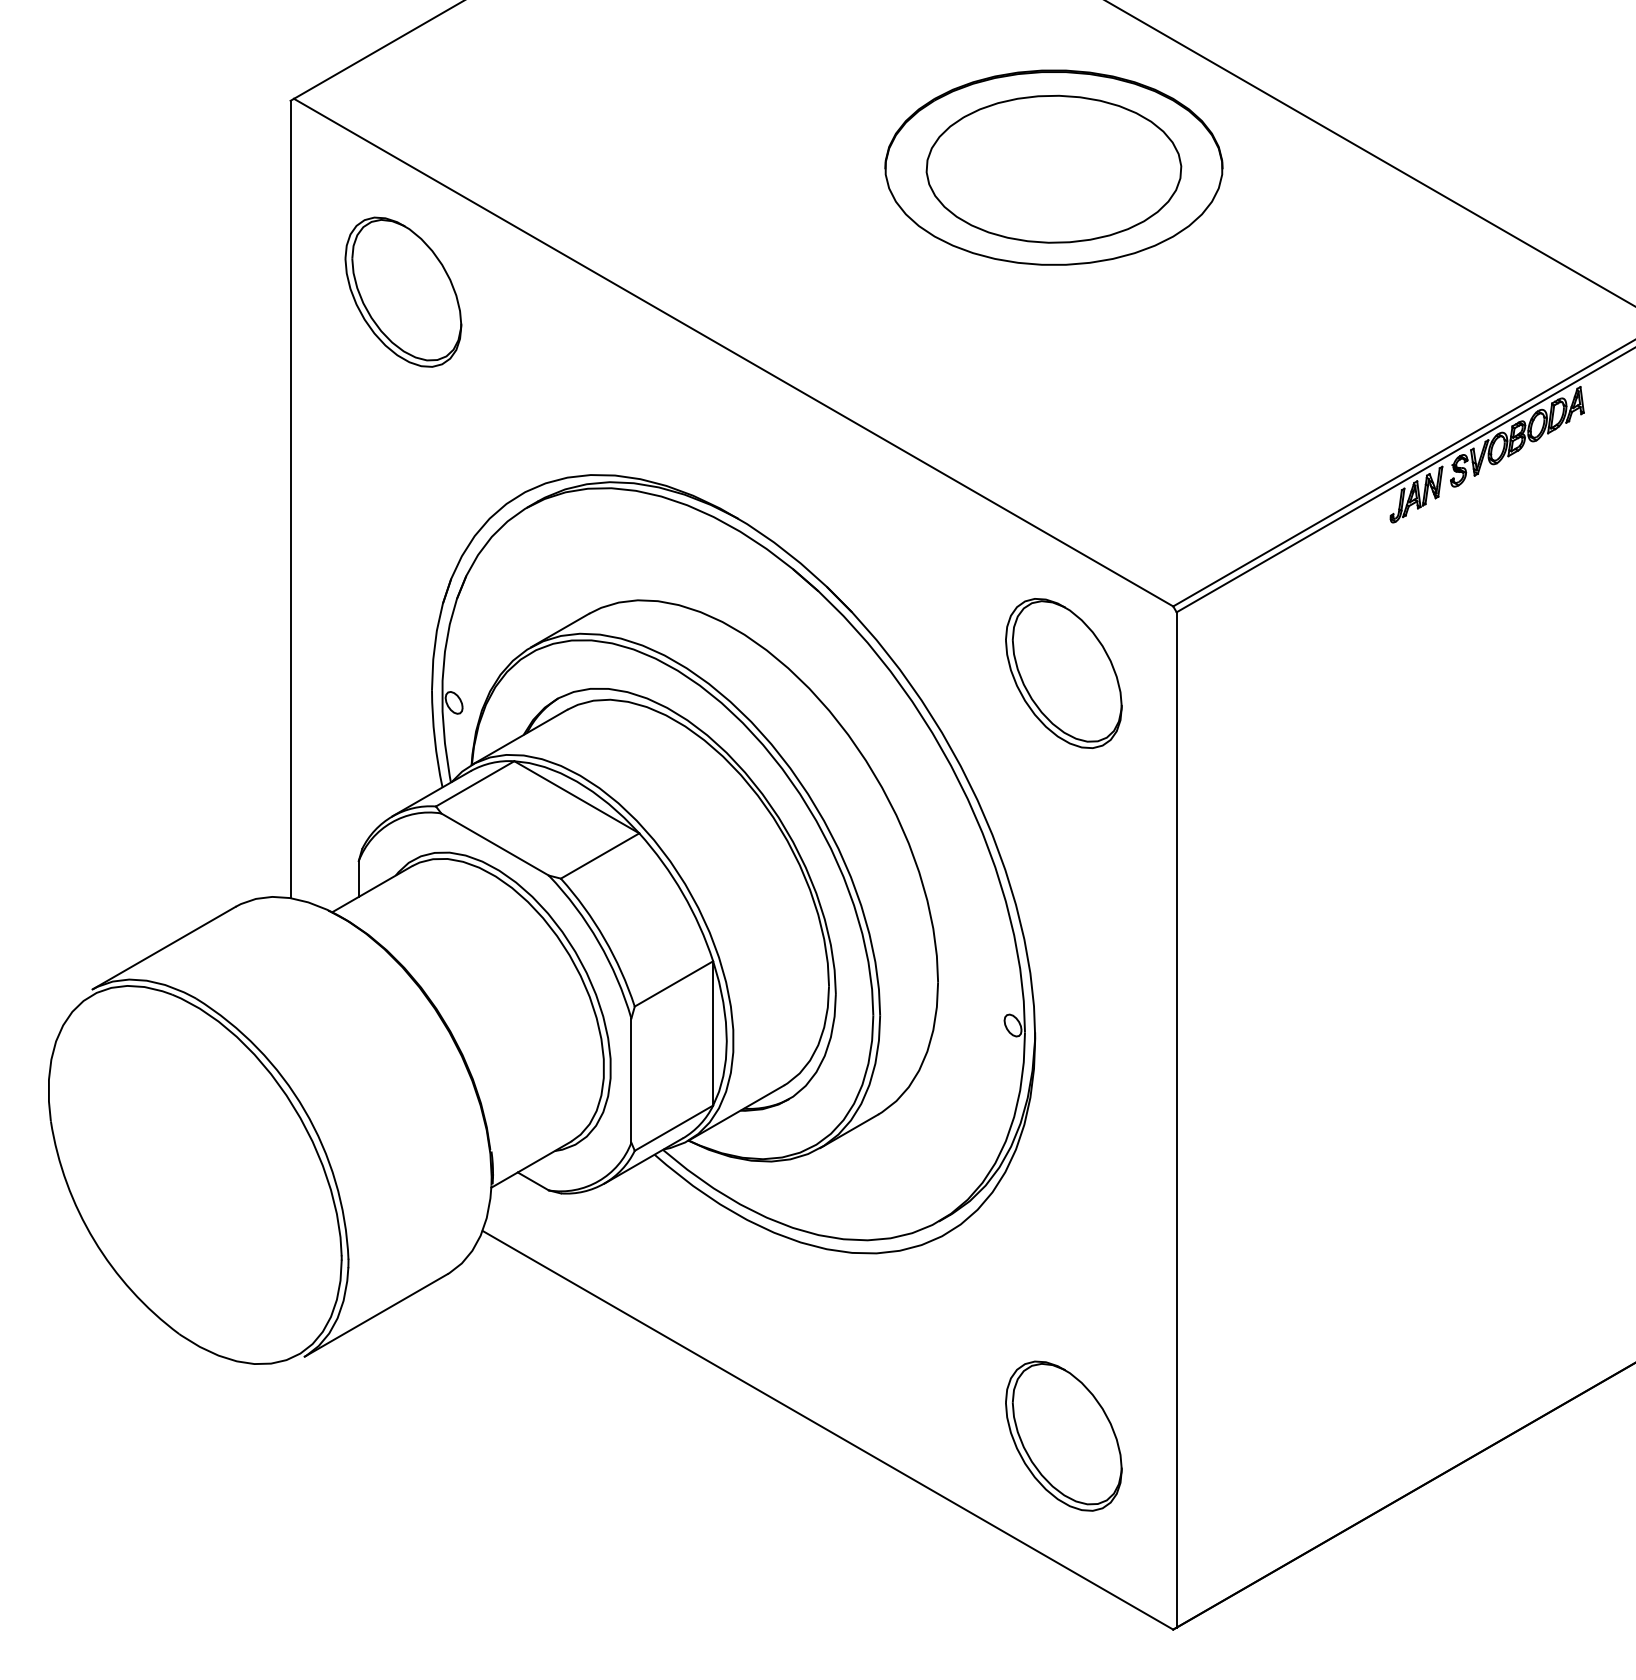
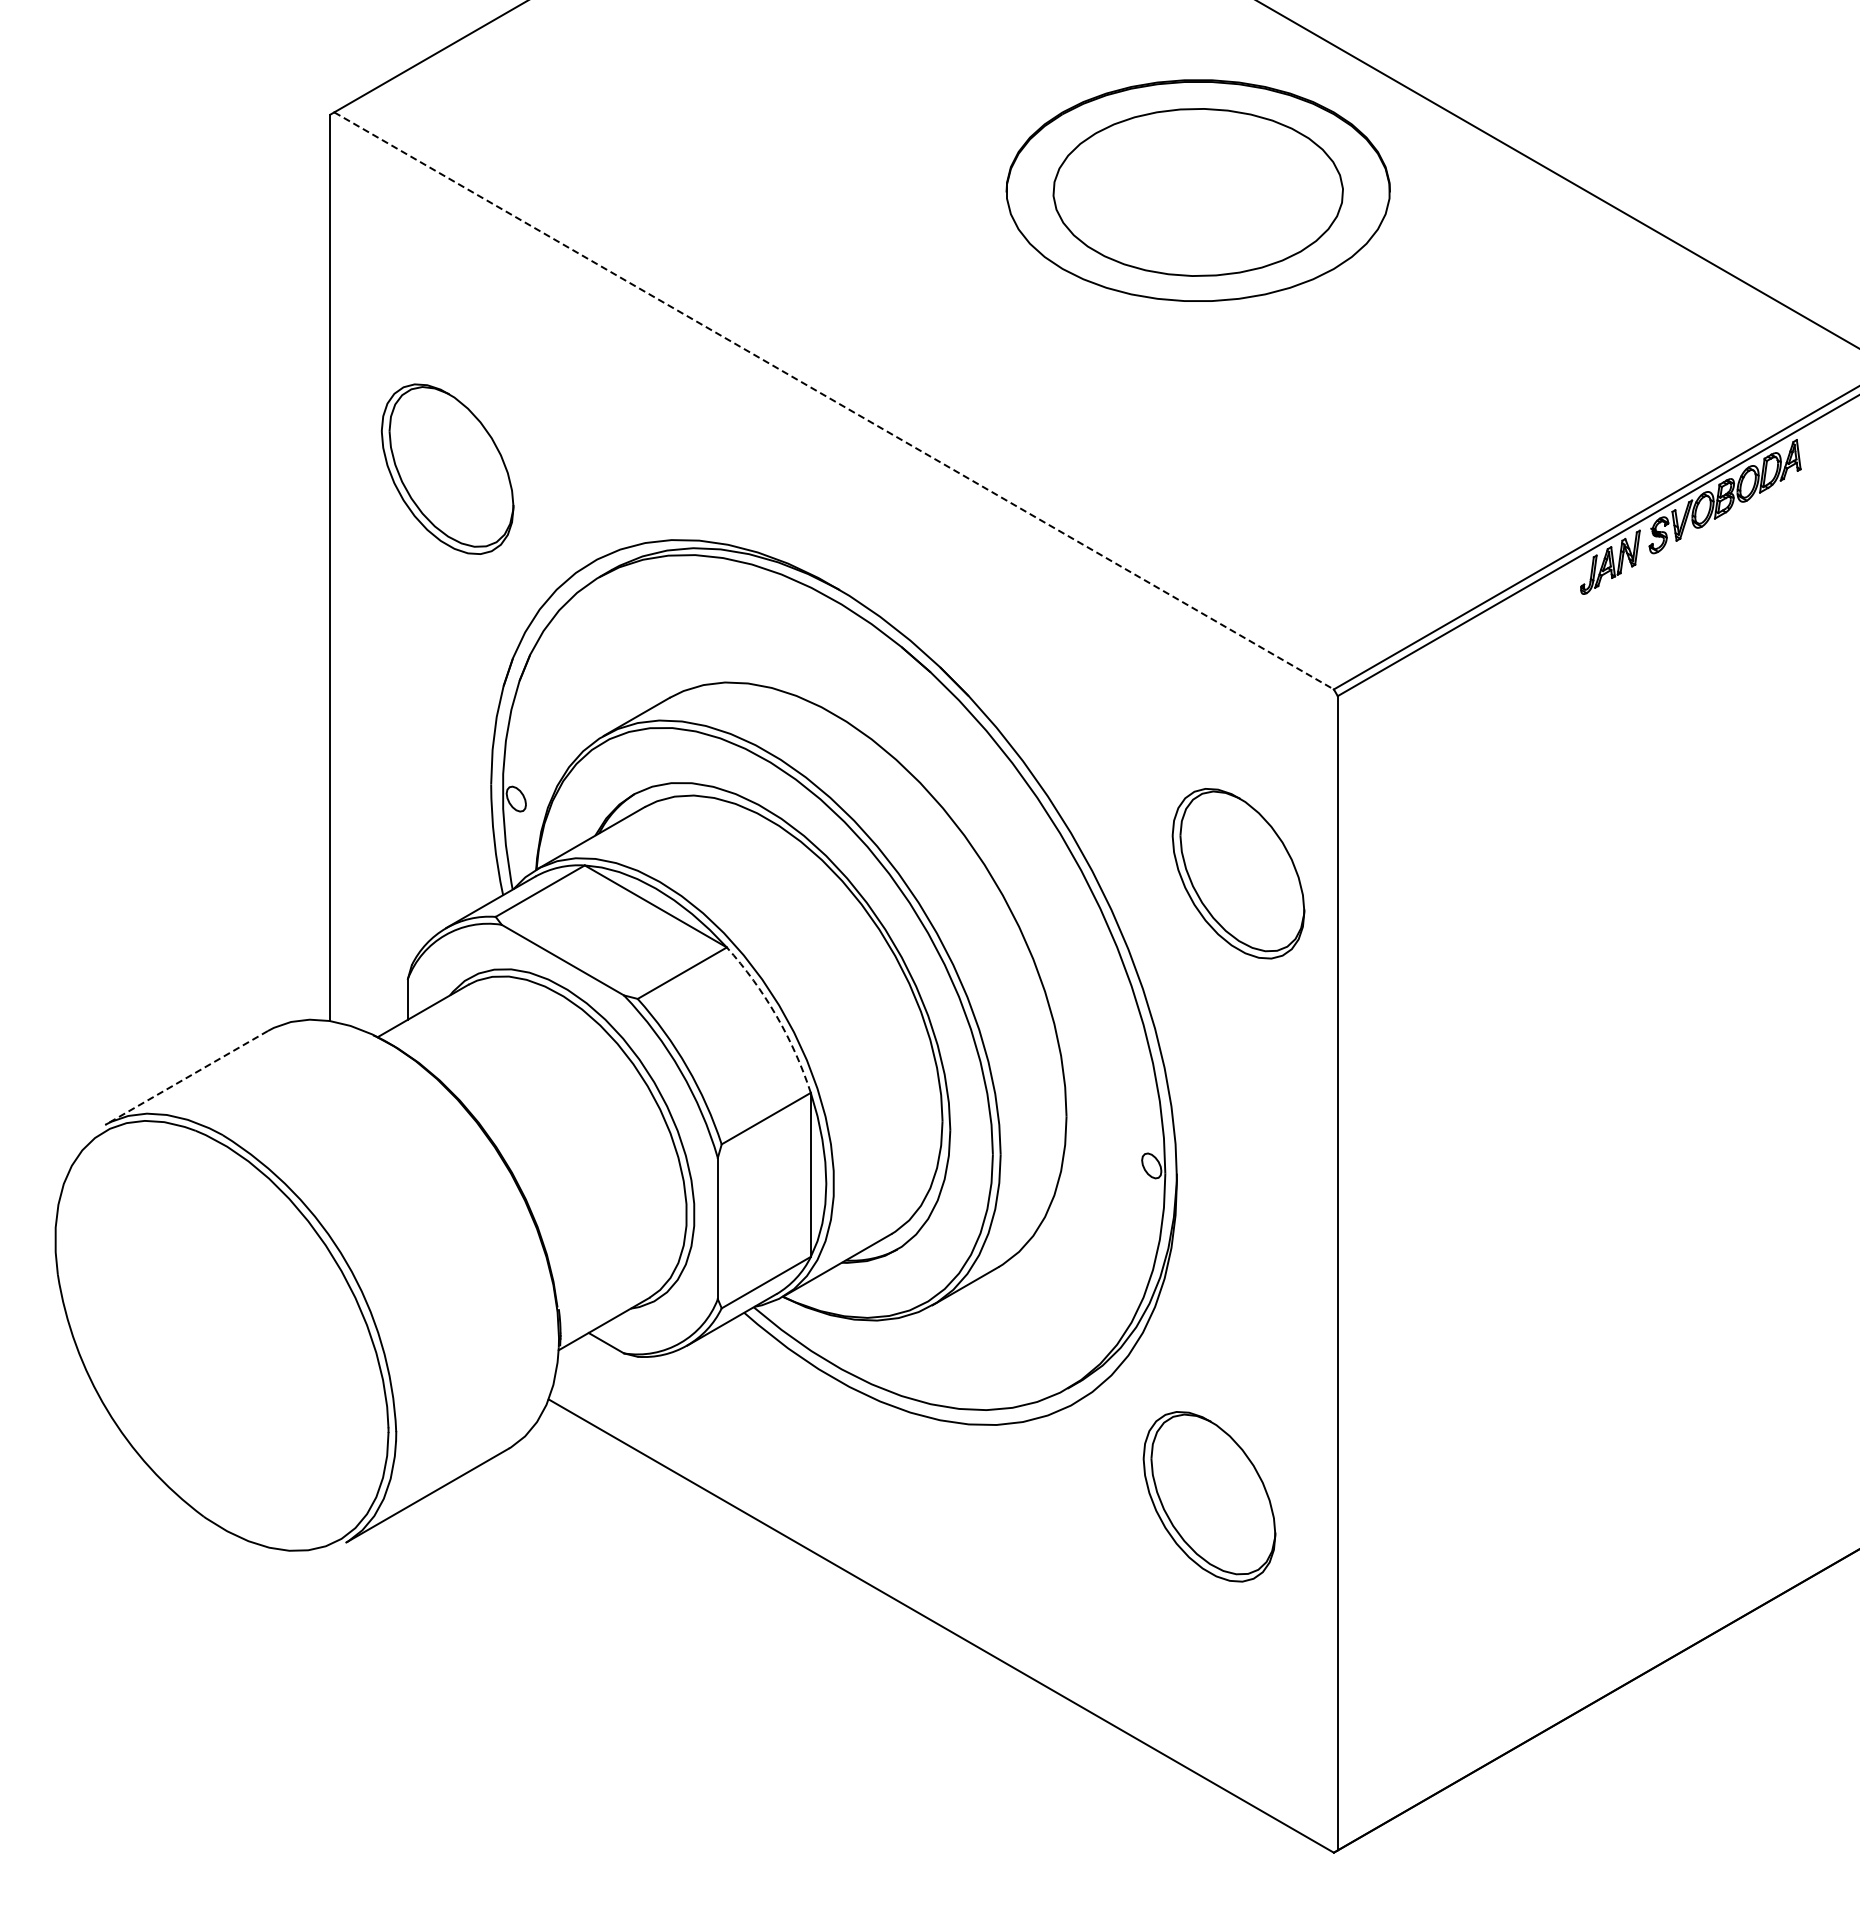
part: (403, 291) -> (447, 468), moved
line: (733, 353) -> (834, 401), solid -> dashed
part: (1063, 673) -> (1238, 873), moved
arc: (682, 893) -> (776, 1015), solid -> dashed
line: (164, 947) -> (186, 1077), solid -> dashed
part: (1063, 1435) -> (1209, 1496), moved

